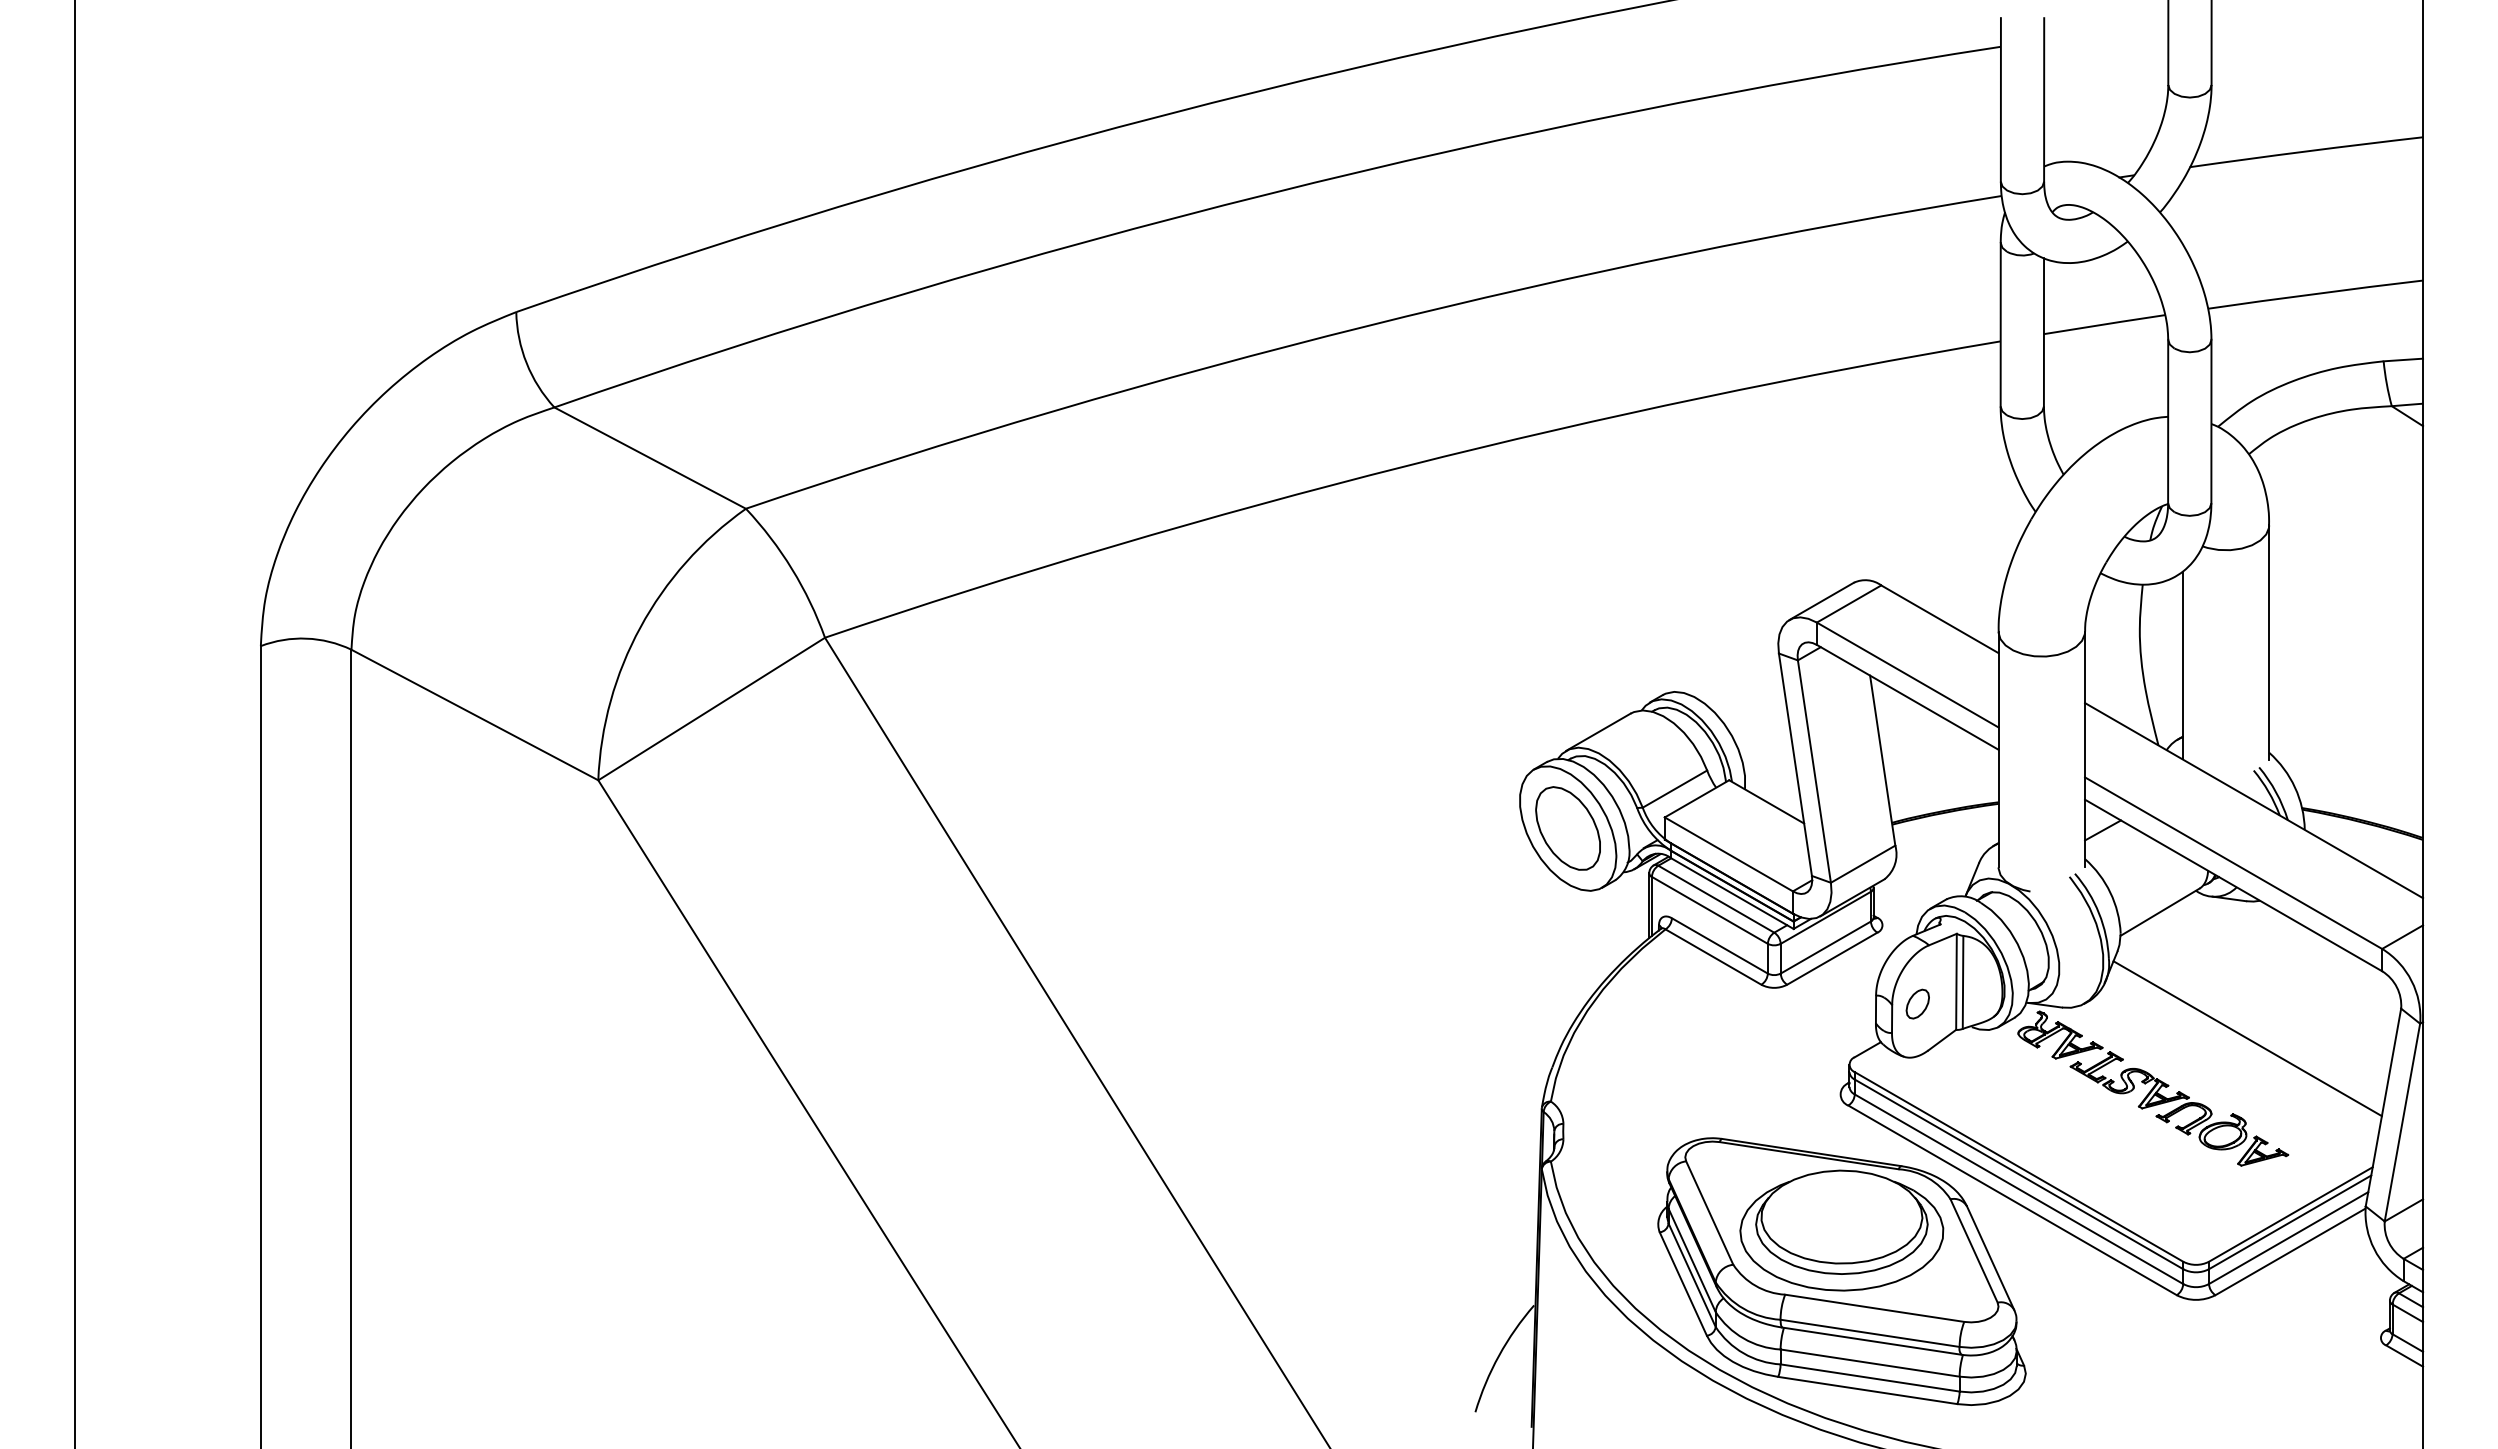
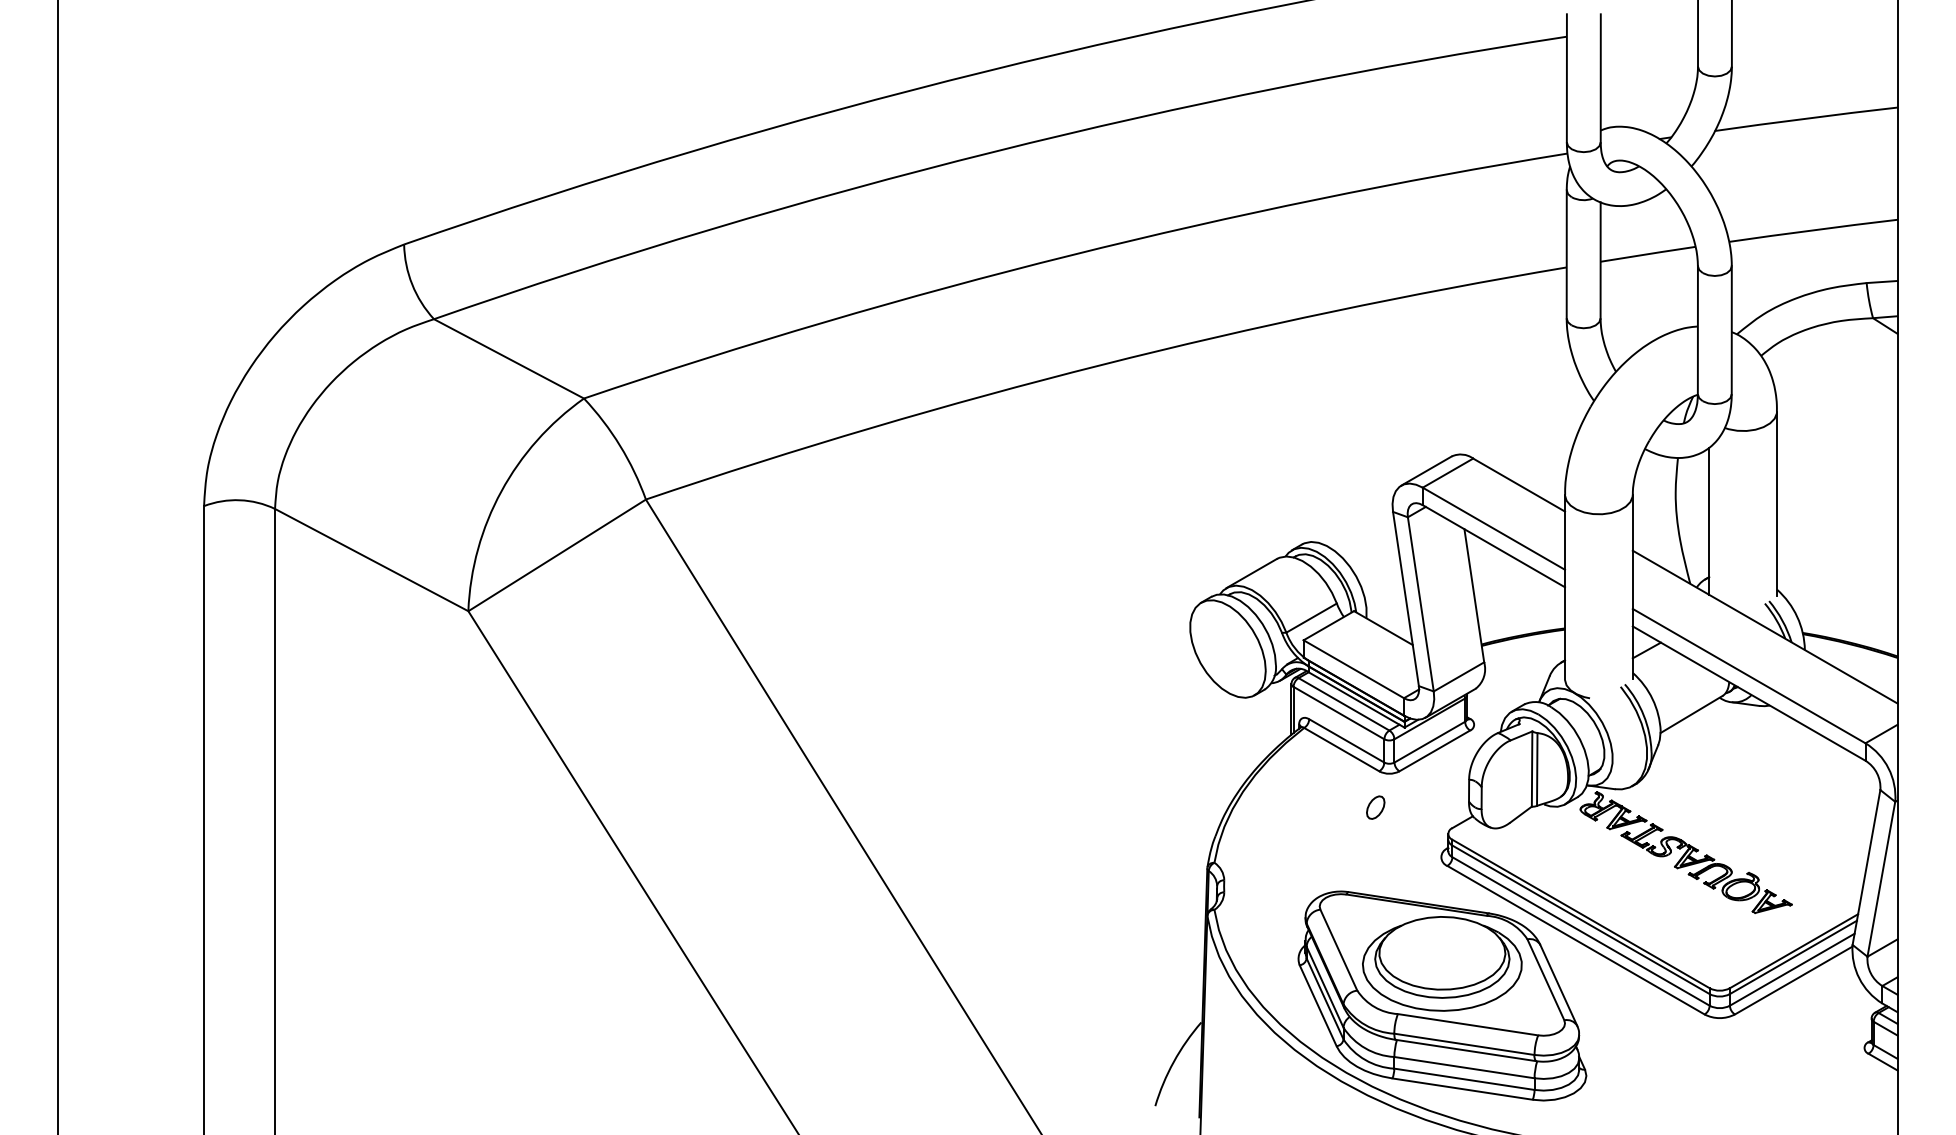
part: (1567, 828) -> (1227, 648), removed
part: (1917, 1003) -> (1375, 807), moved
line: (2247, 1038) -> (1760, 813), removed

